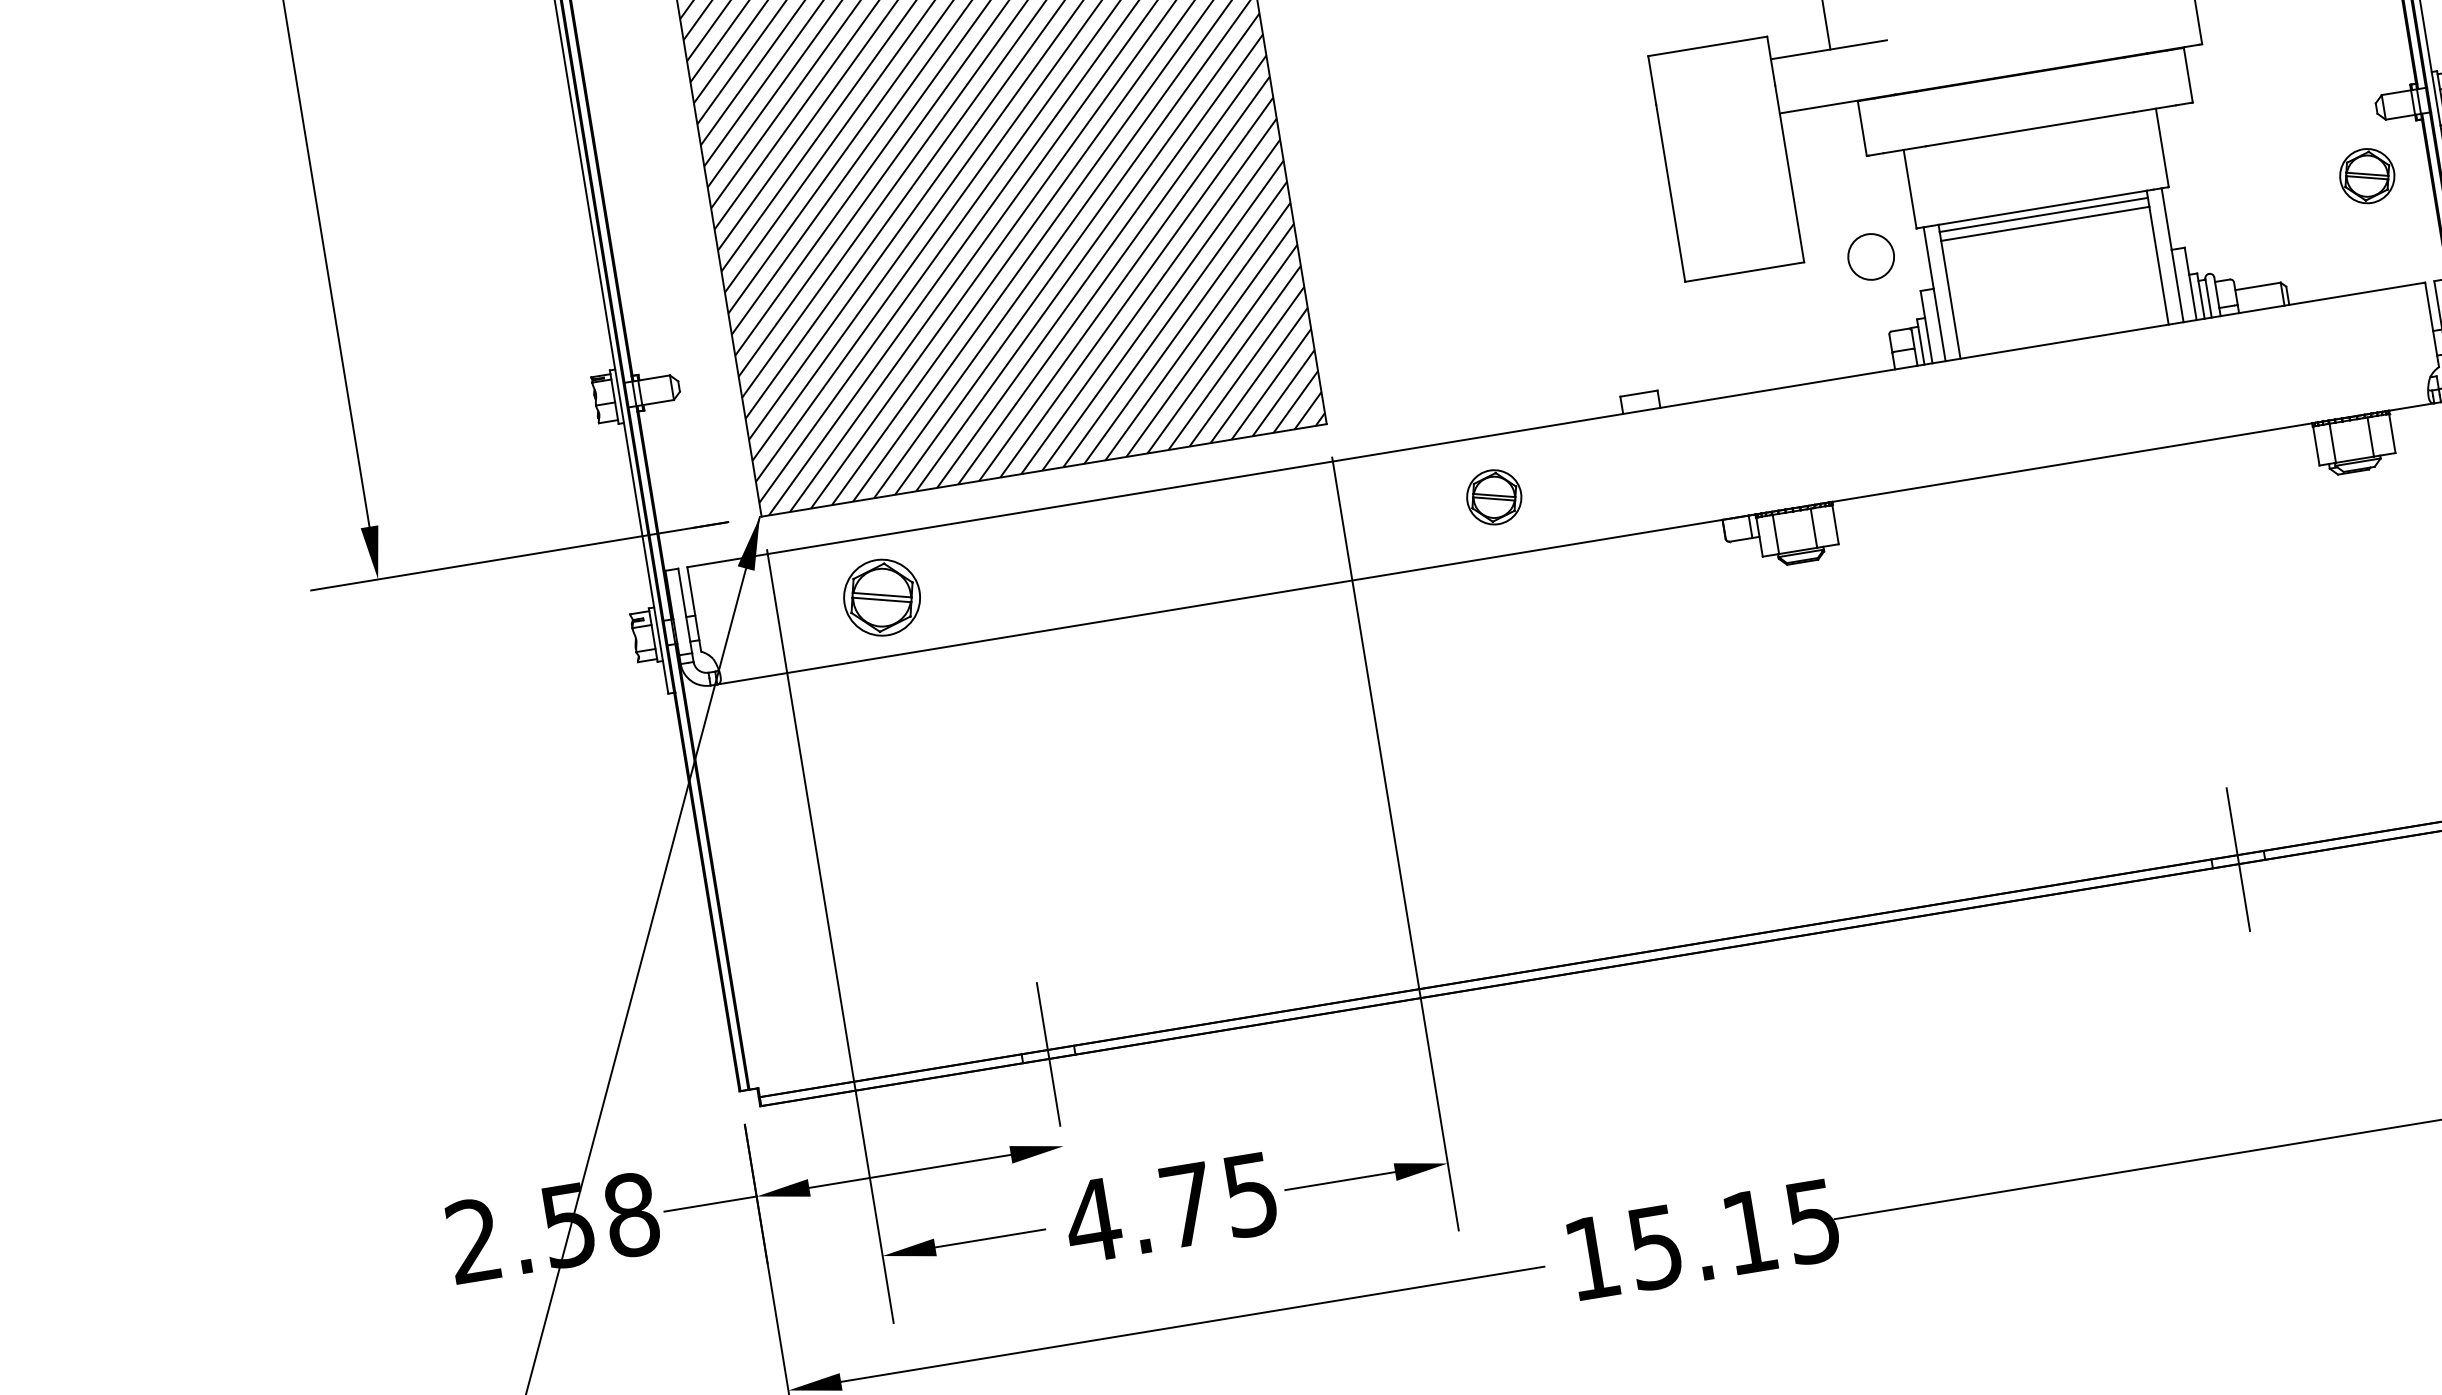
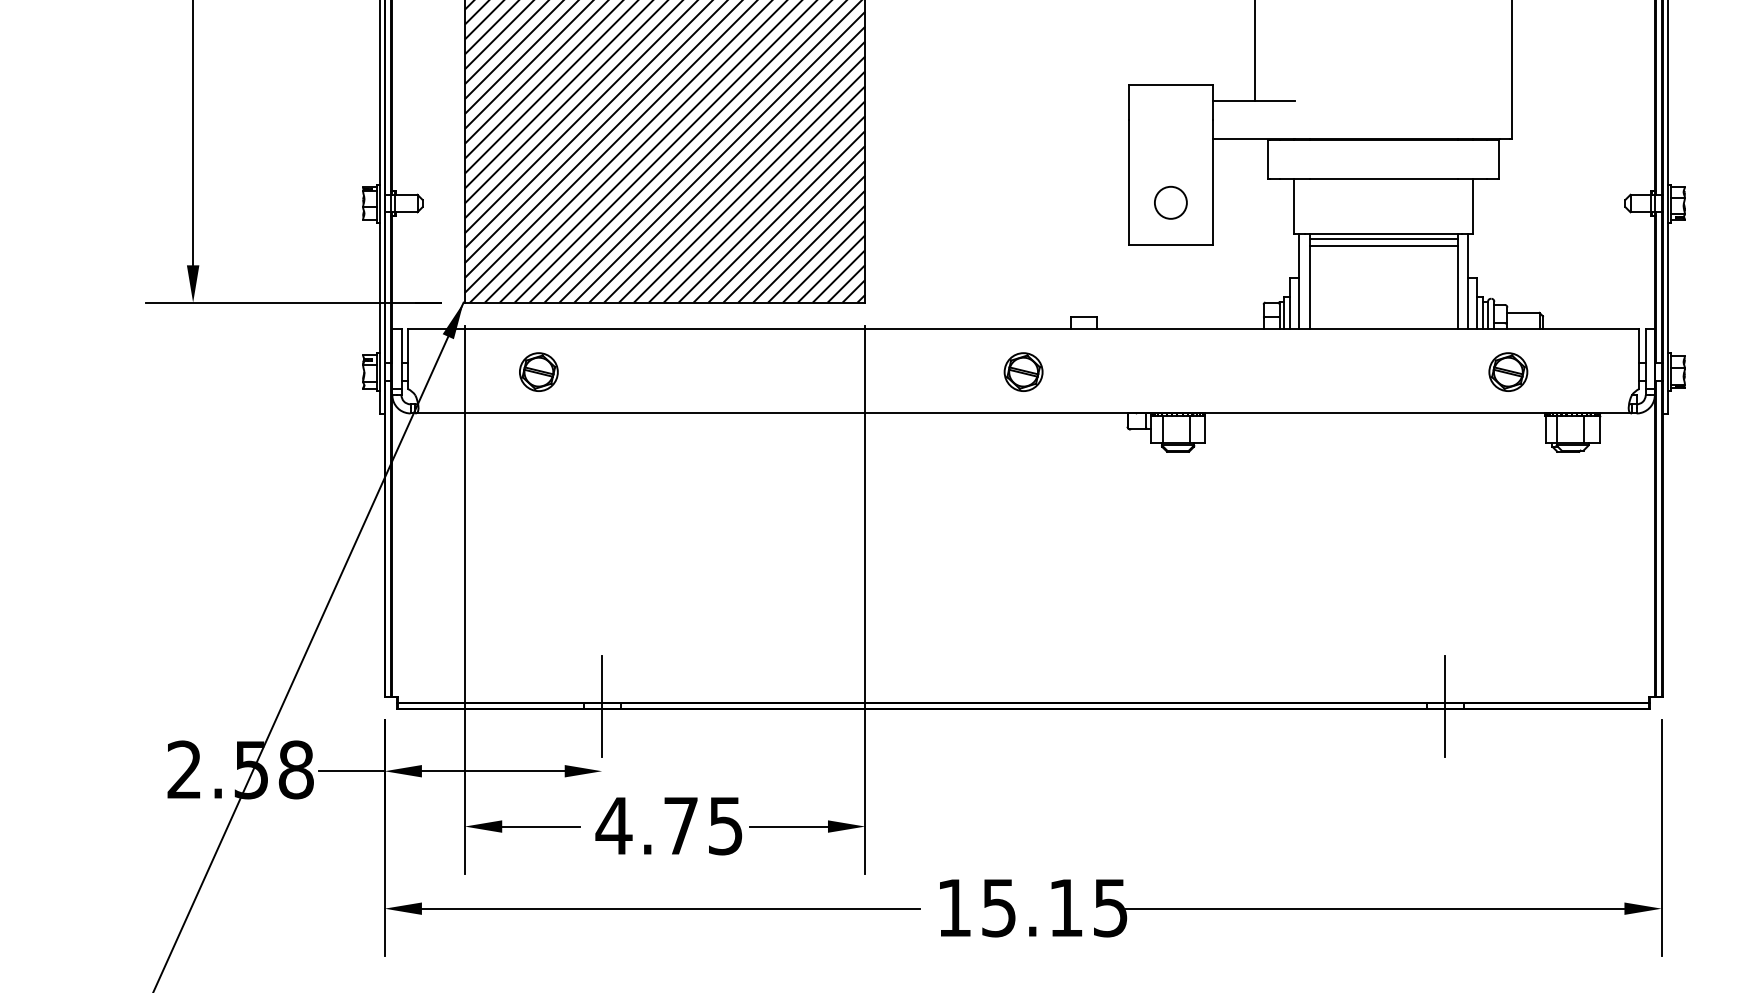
part: (2367, 175) -> (1508, 371), moved
circle: (1870, 256) -> (1170, 202), moved
part: (1493, 496) -> (1023, 371), moved
part: (881, 596) -> (538, 371), size x0.71

